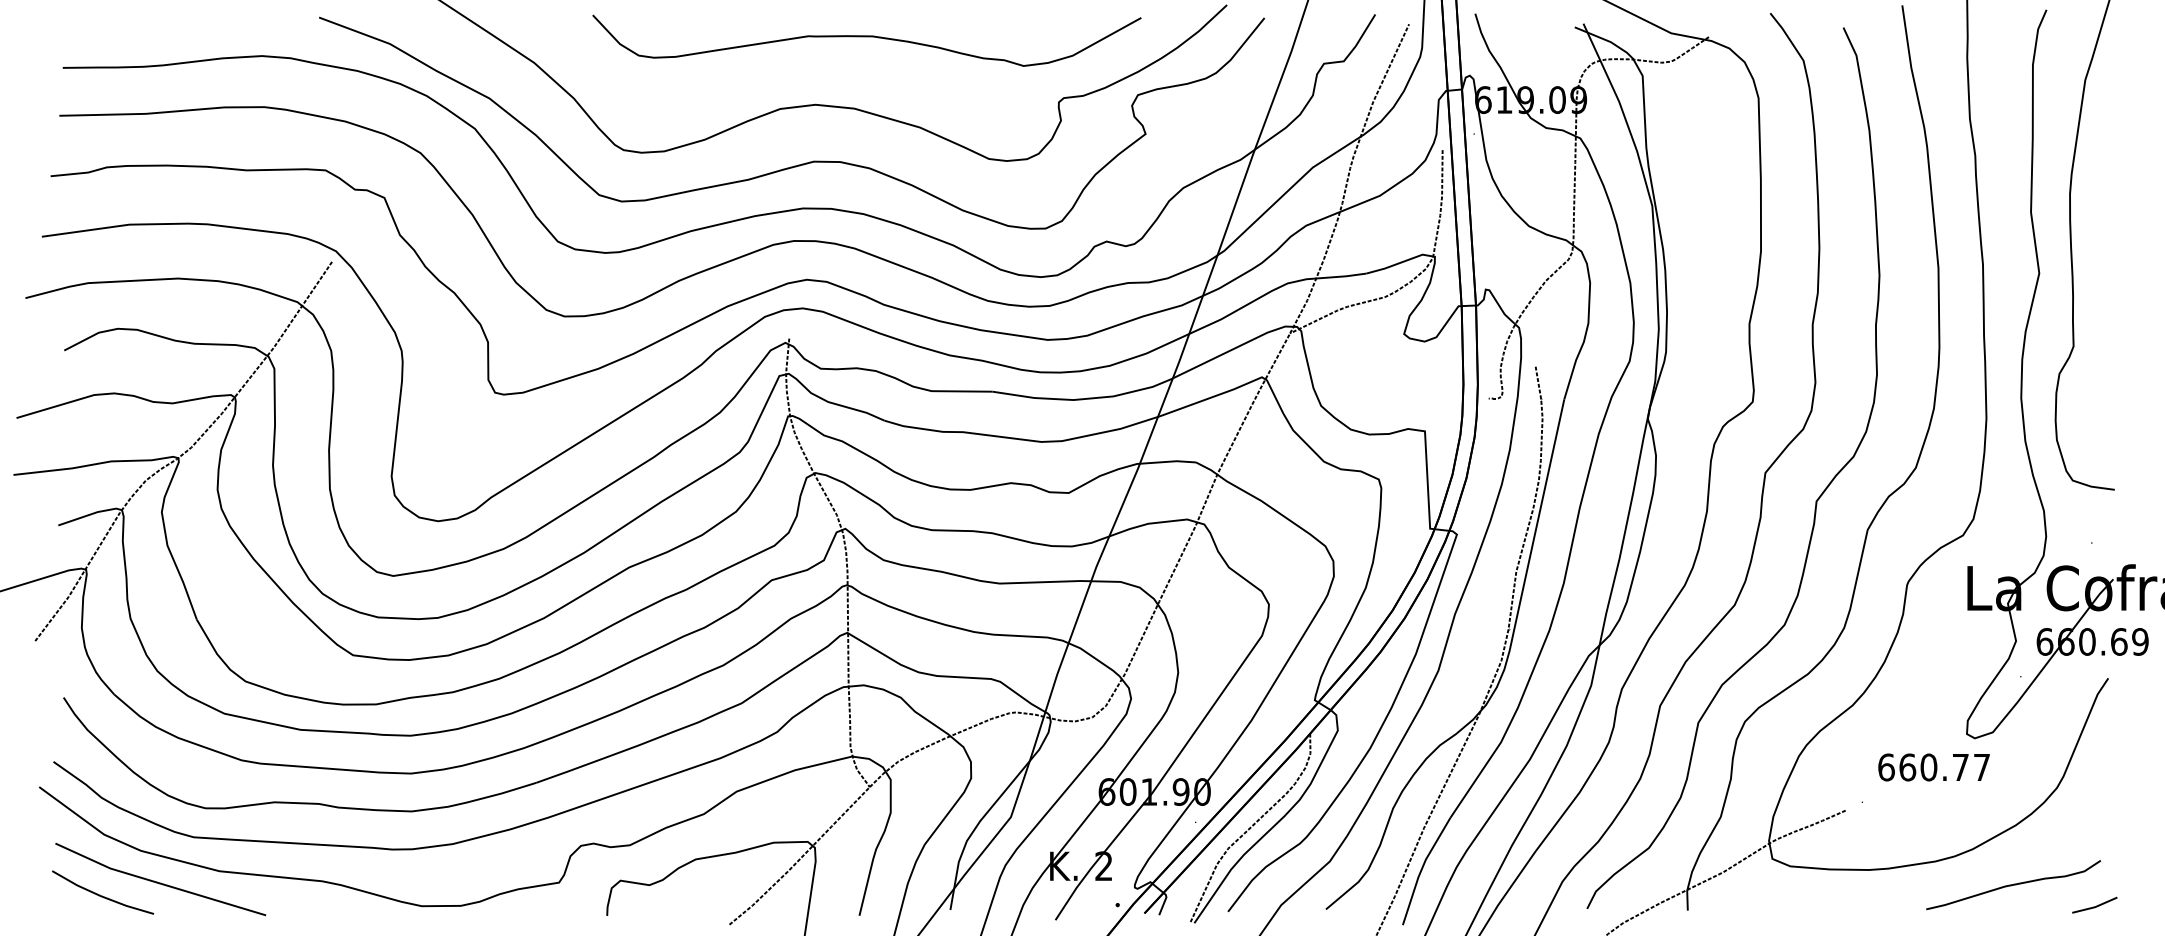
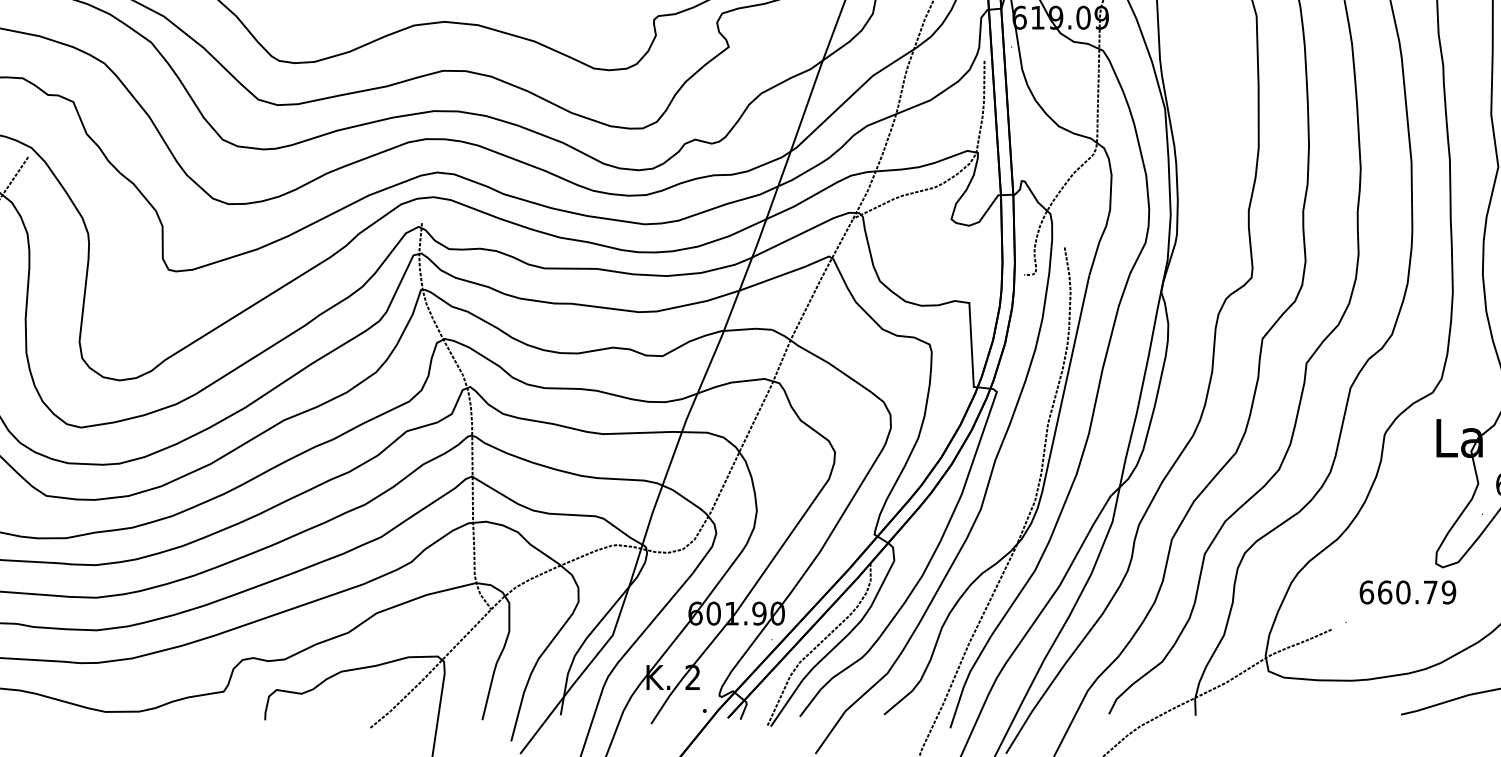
text: (1981, 767) -> (1448, 592), 660.77 -> 660.79

